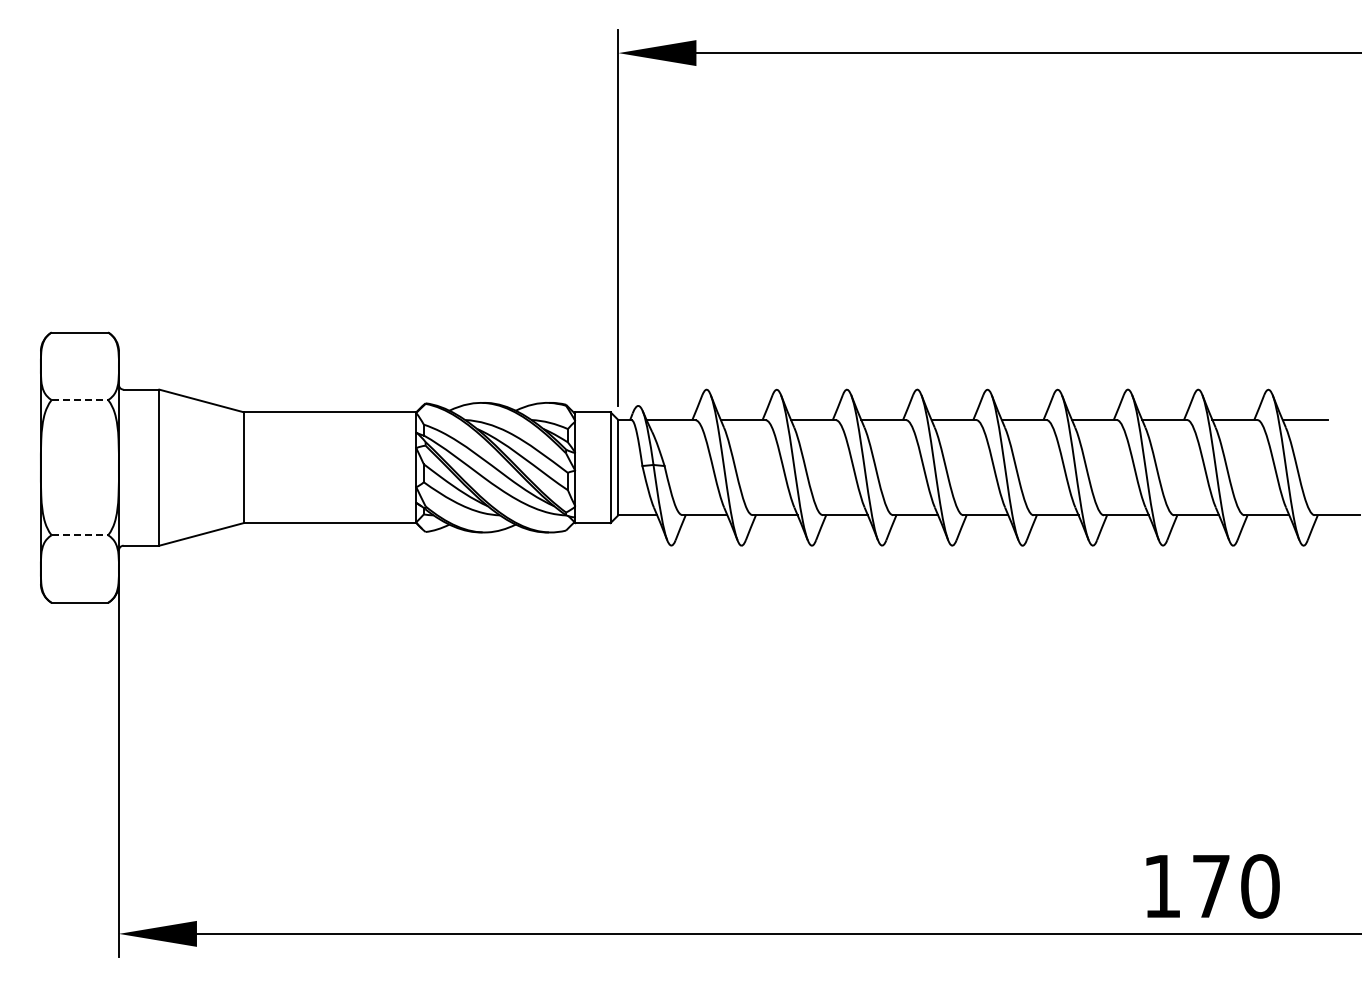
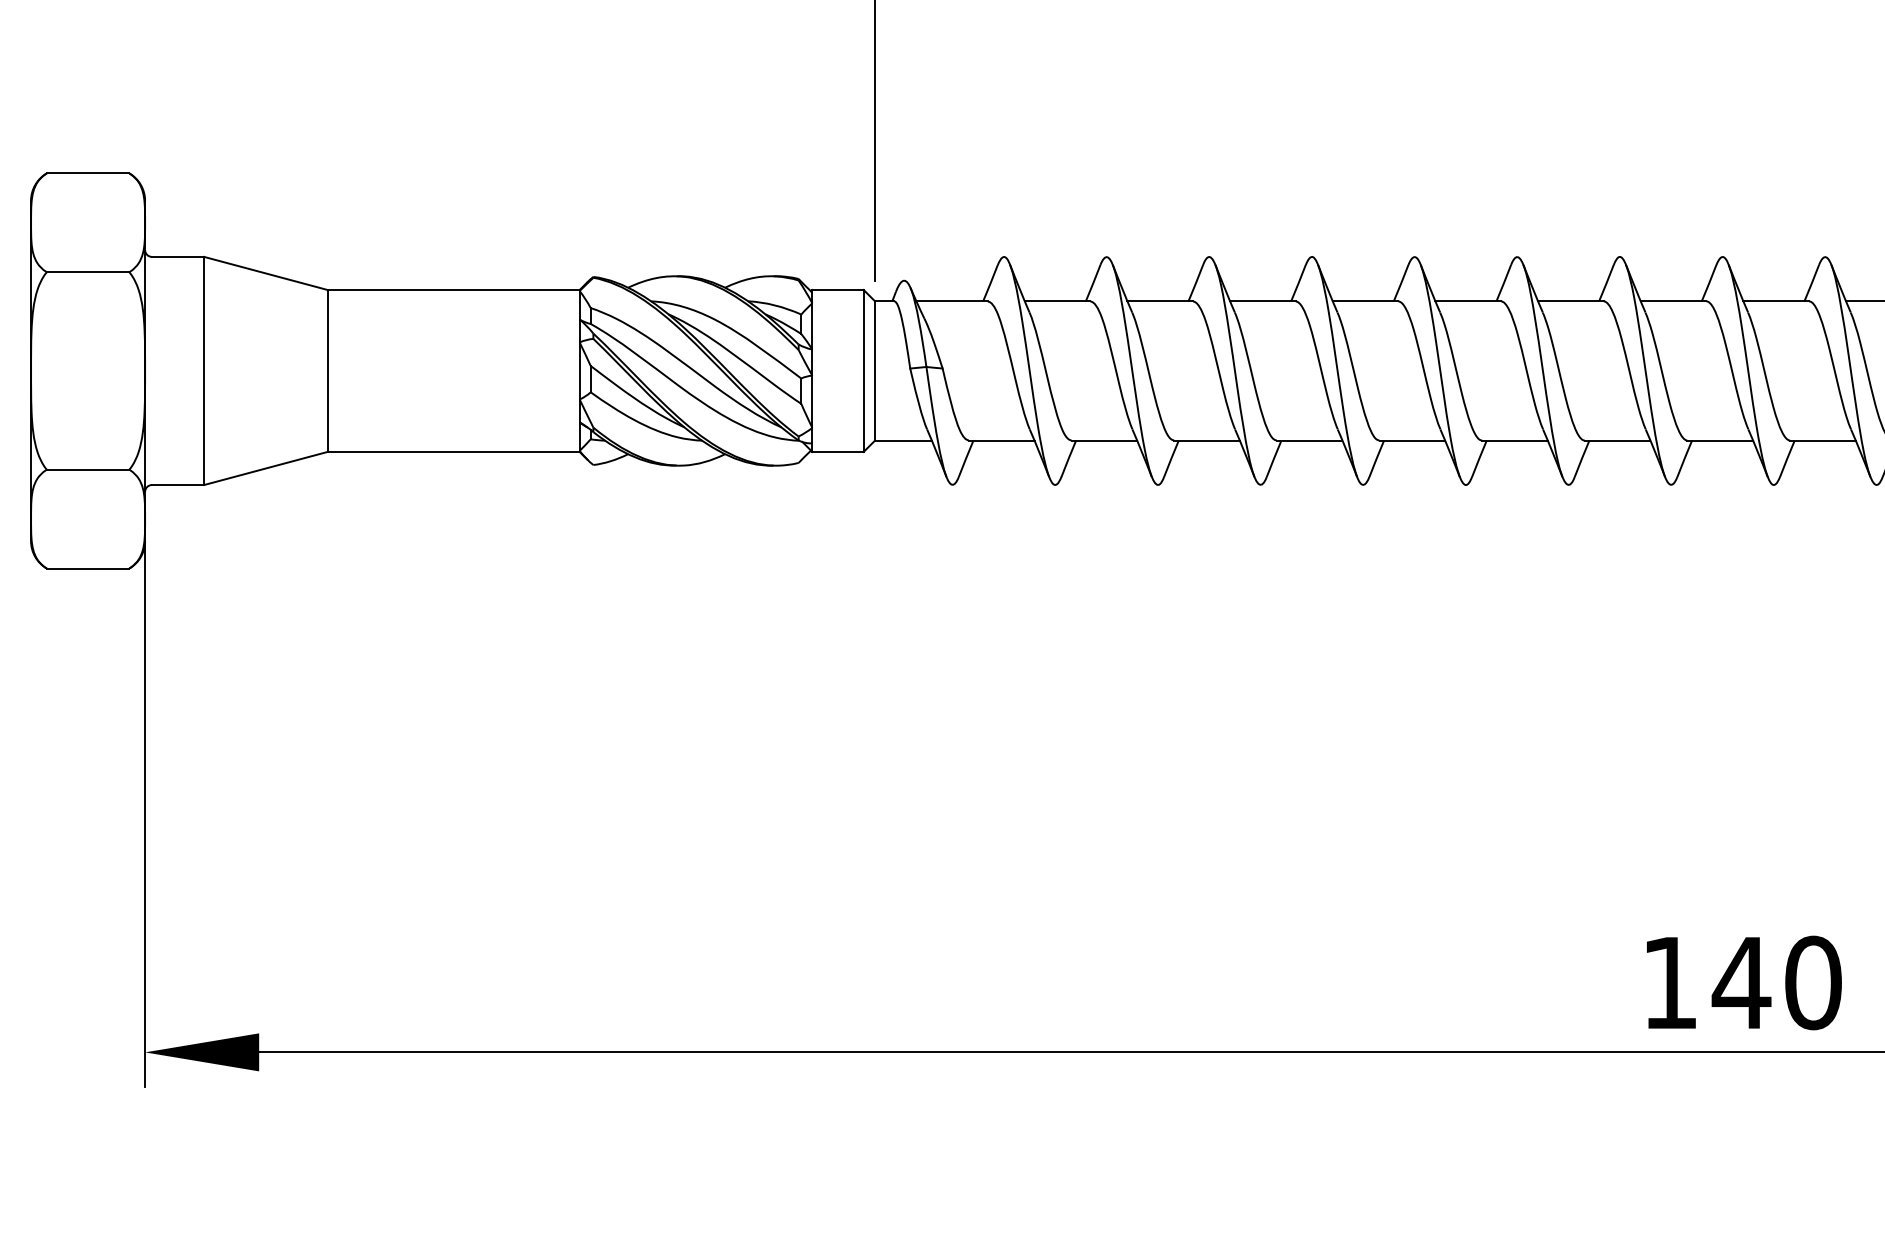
line: (80, 400) -> (88, 272), dashed -> solid
line: (80, 535) -> (88, 470), dashed -> solid
text: (1210, 886) -> (1740, 983), 170 -> 140

